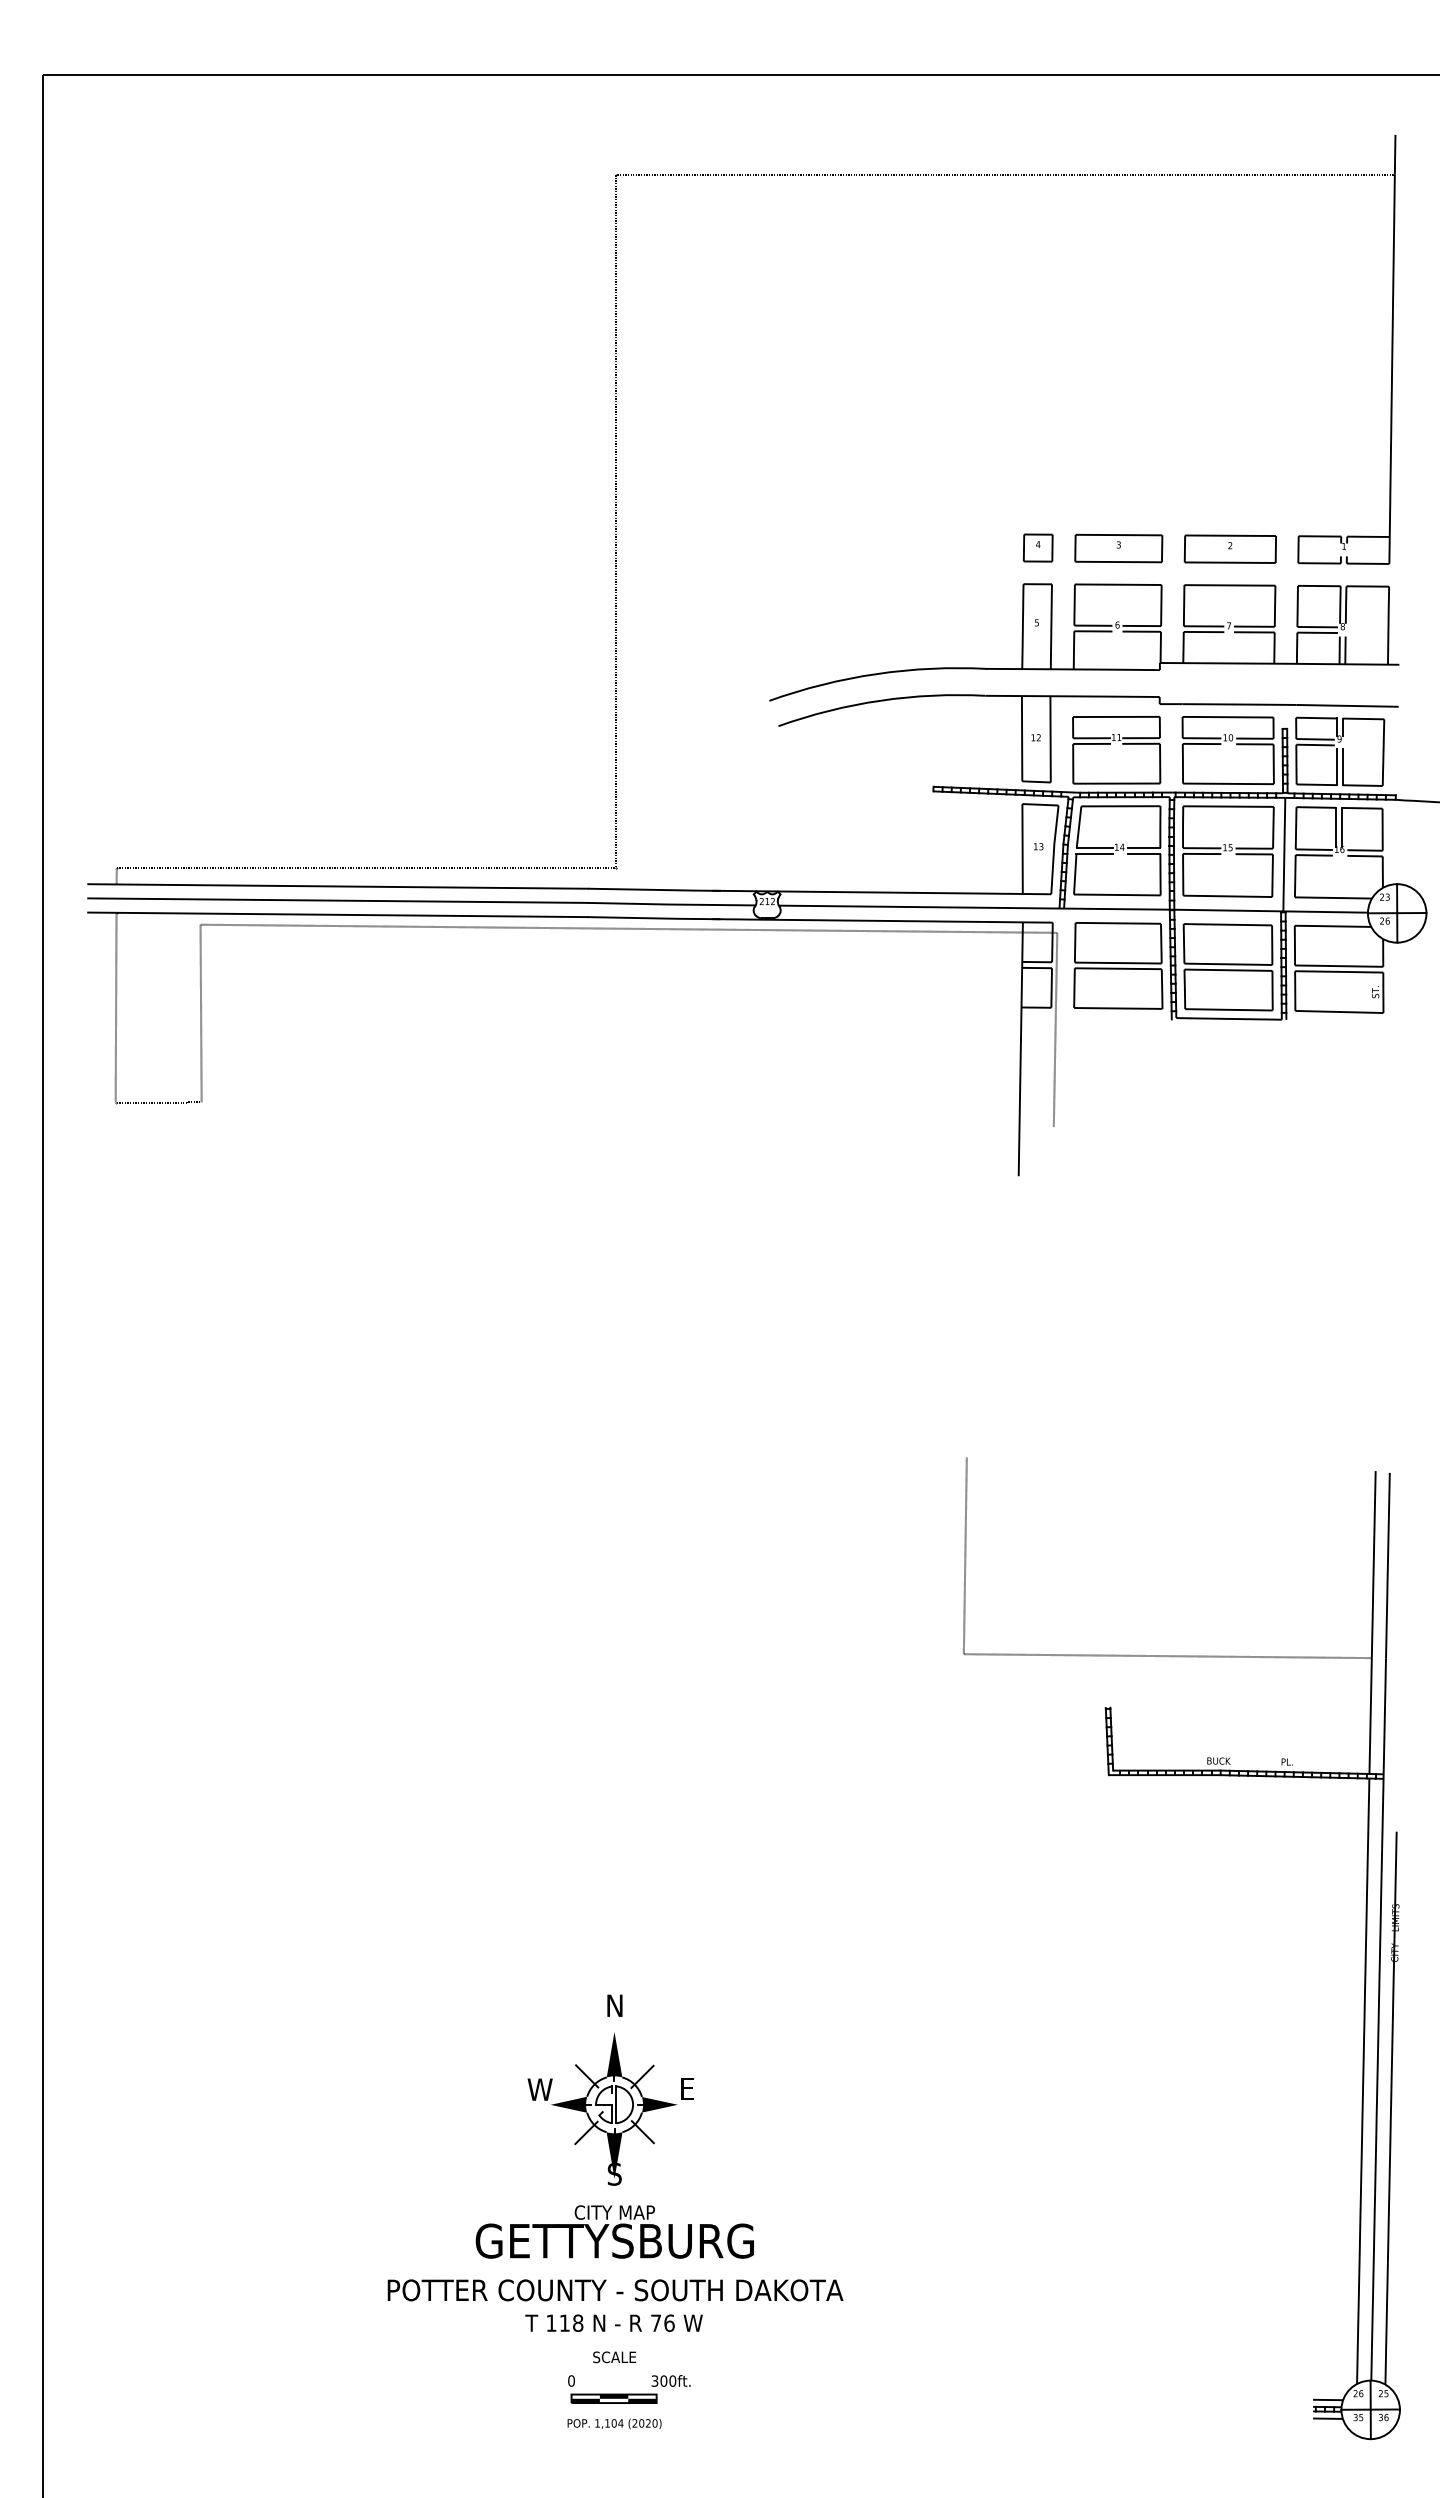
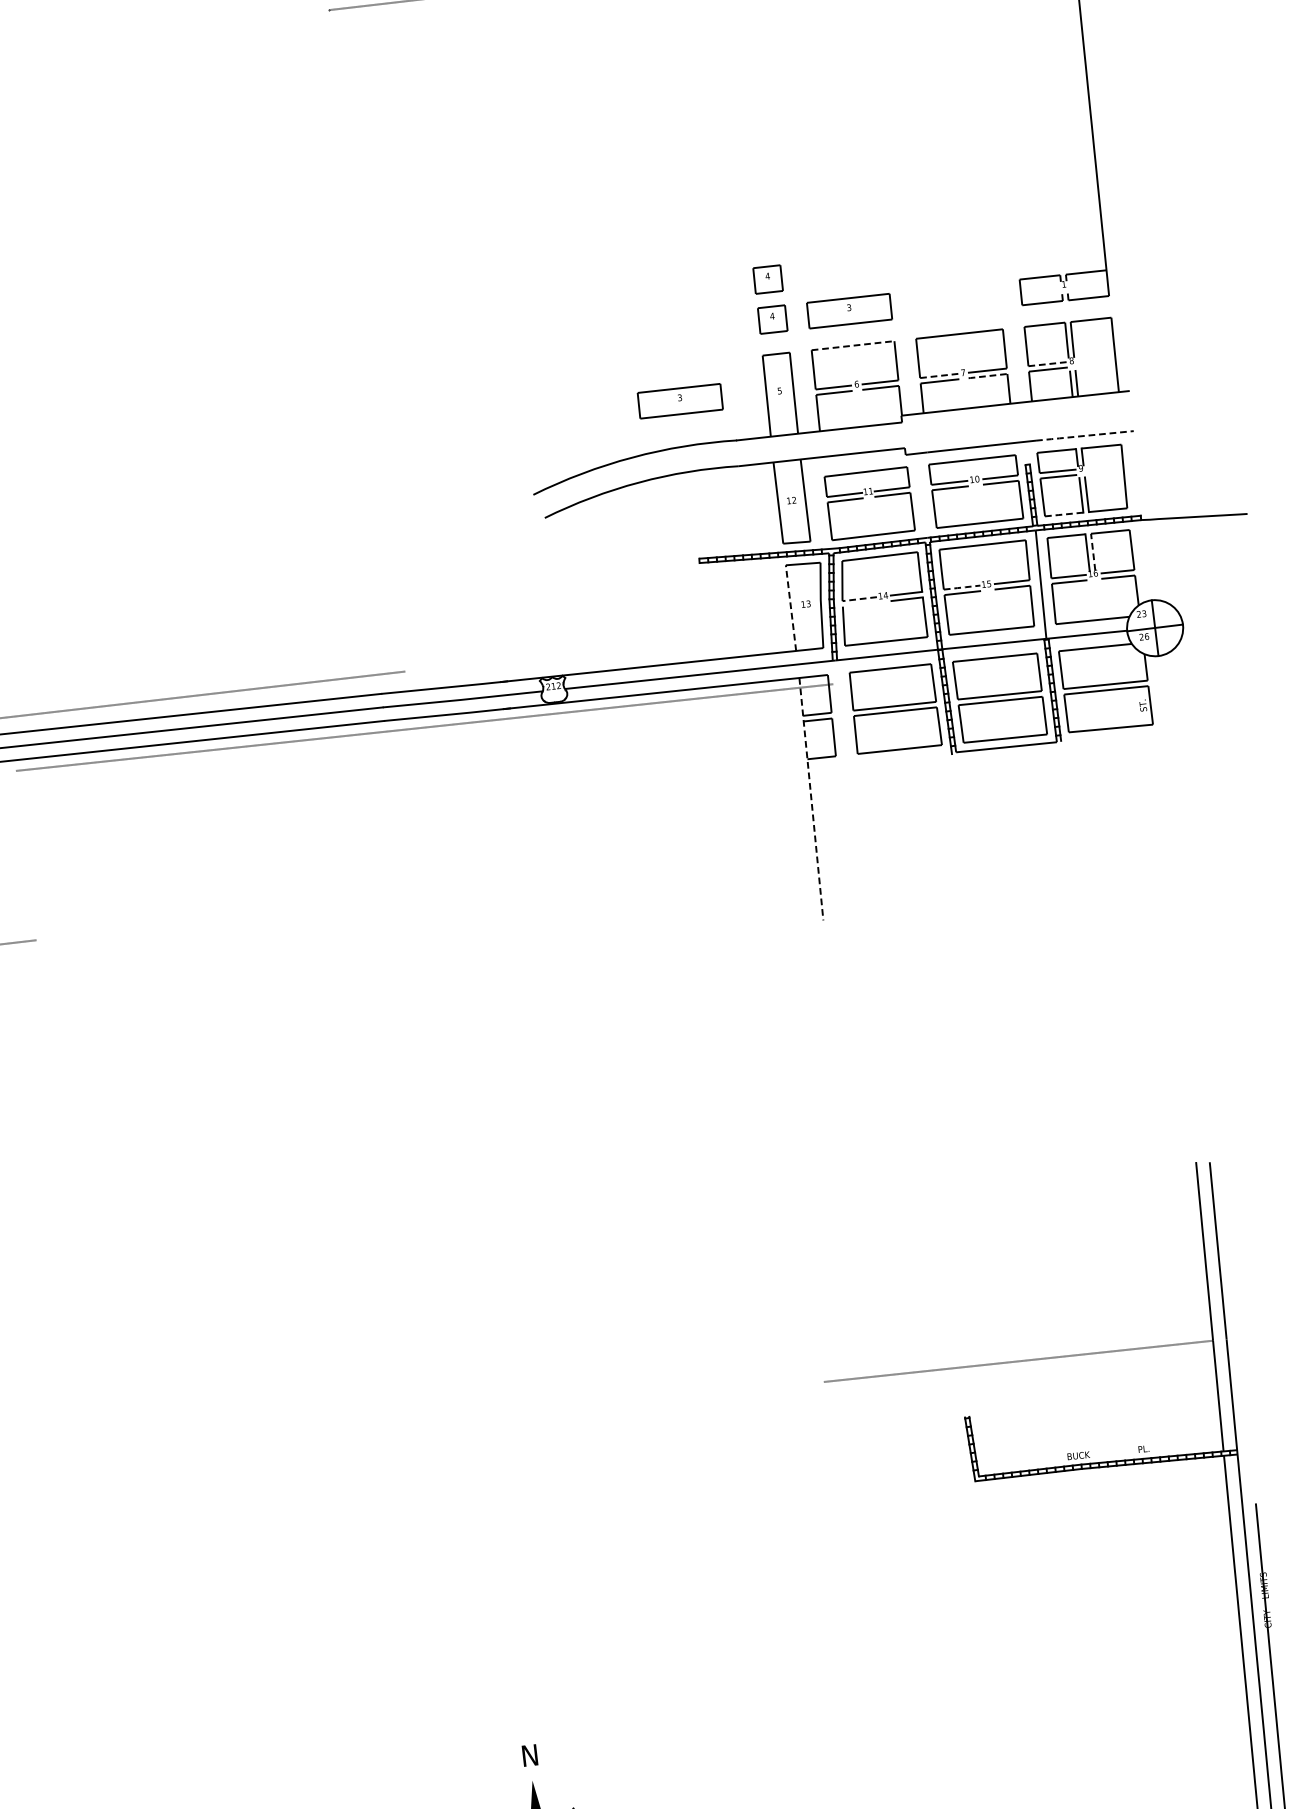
part: (1037, 505) -> (767, 279), added
line: (615, 521) -> (366, 340), removed
part: (1229, 548) -> (955, 298), removed
line: (1118, 584) -> (853, 345), solid -> dashed
part: (932, 621) -> (680, 401), added
line: (1204, 626) -> (939, 376), solid -> dashed
line: (1318, 627) -> (1048, 364), solid -> dashed
line: (1252, 632) -> (986, 376), solid -> dashed
line: (1345, 705) -> (1082, 435), solid -> dashed
line: (1316, 784) -> (1064, 514), solid -> dashed
line: (1342, 826) -> (1093, 551), solid -> dashed
line: (1094, 847) -> (859, 598), solid -> dashed
line: (1202, 848) -> (962, 587), solid -> dashed
line: (1022, 849) -> (790, 608), solid -> dashed
line: (1094, 853) -> (860, 604), removed
line: (200, 1013) -> (25, 855), removed
line: (1055, 1029) -> (842, 776), removed
line: (1020, 1049) -> (811, 799), solid -> dashed
line: (964, 1555) -> (813, 1287), removed

